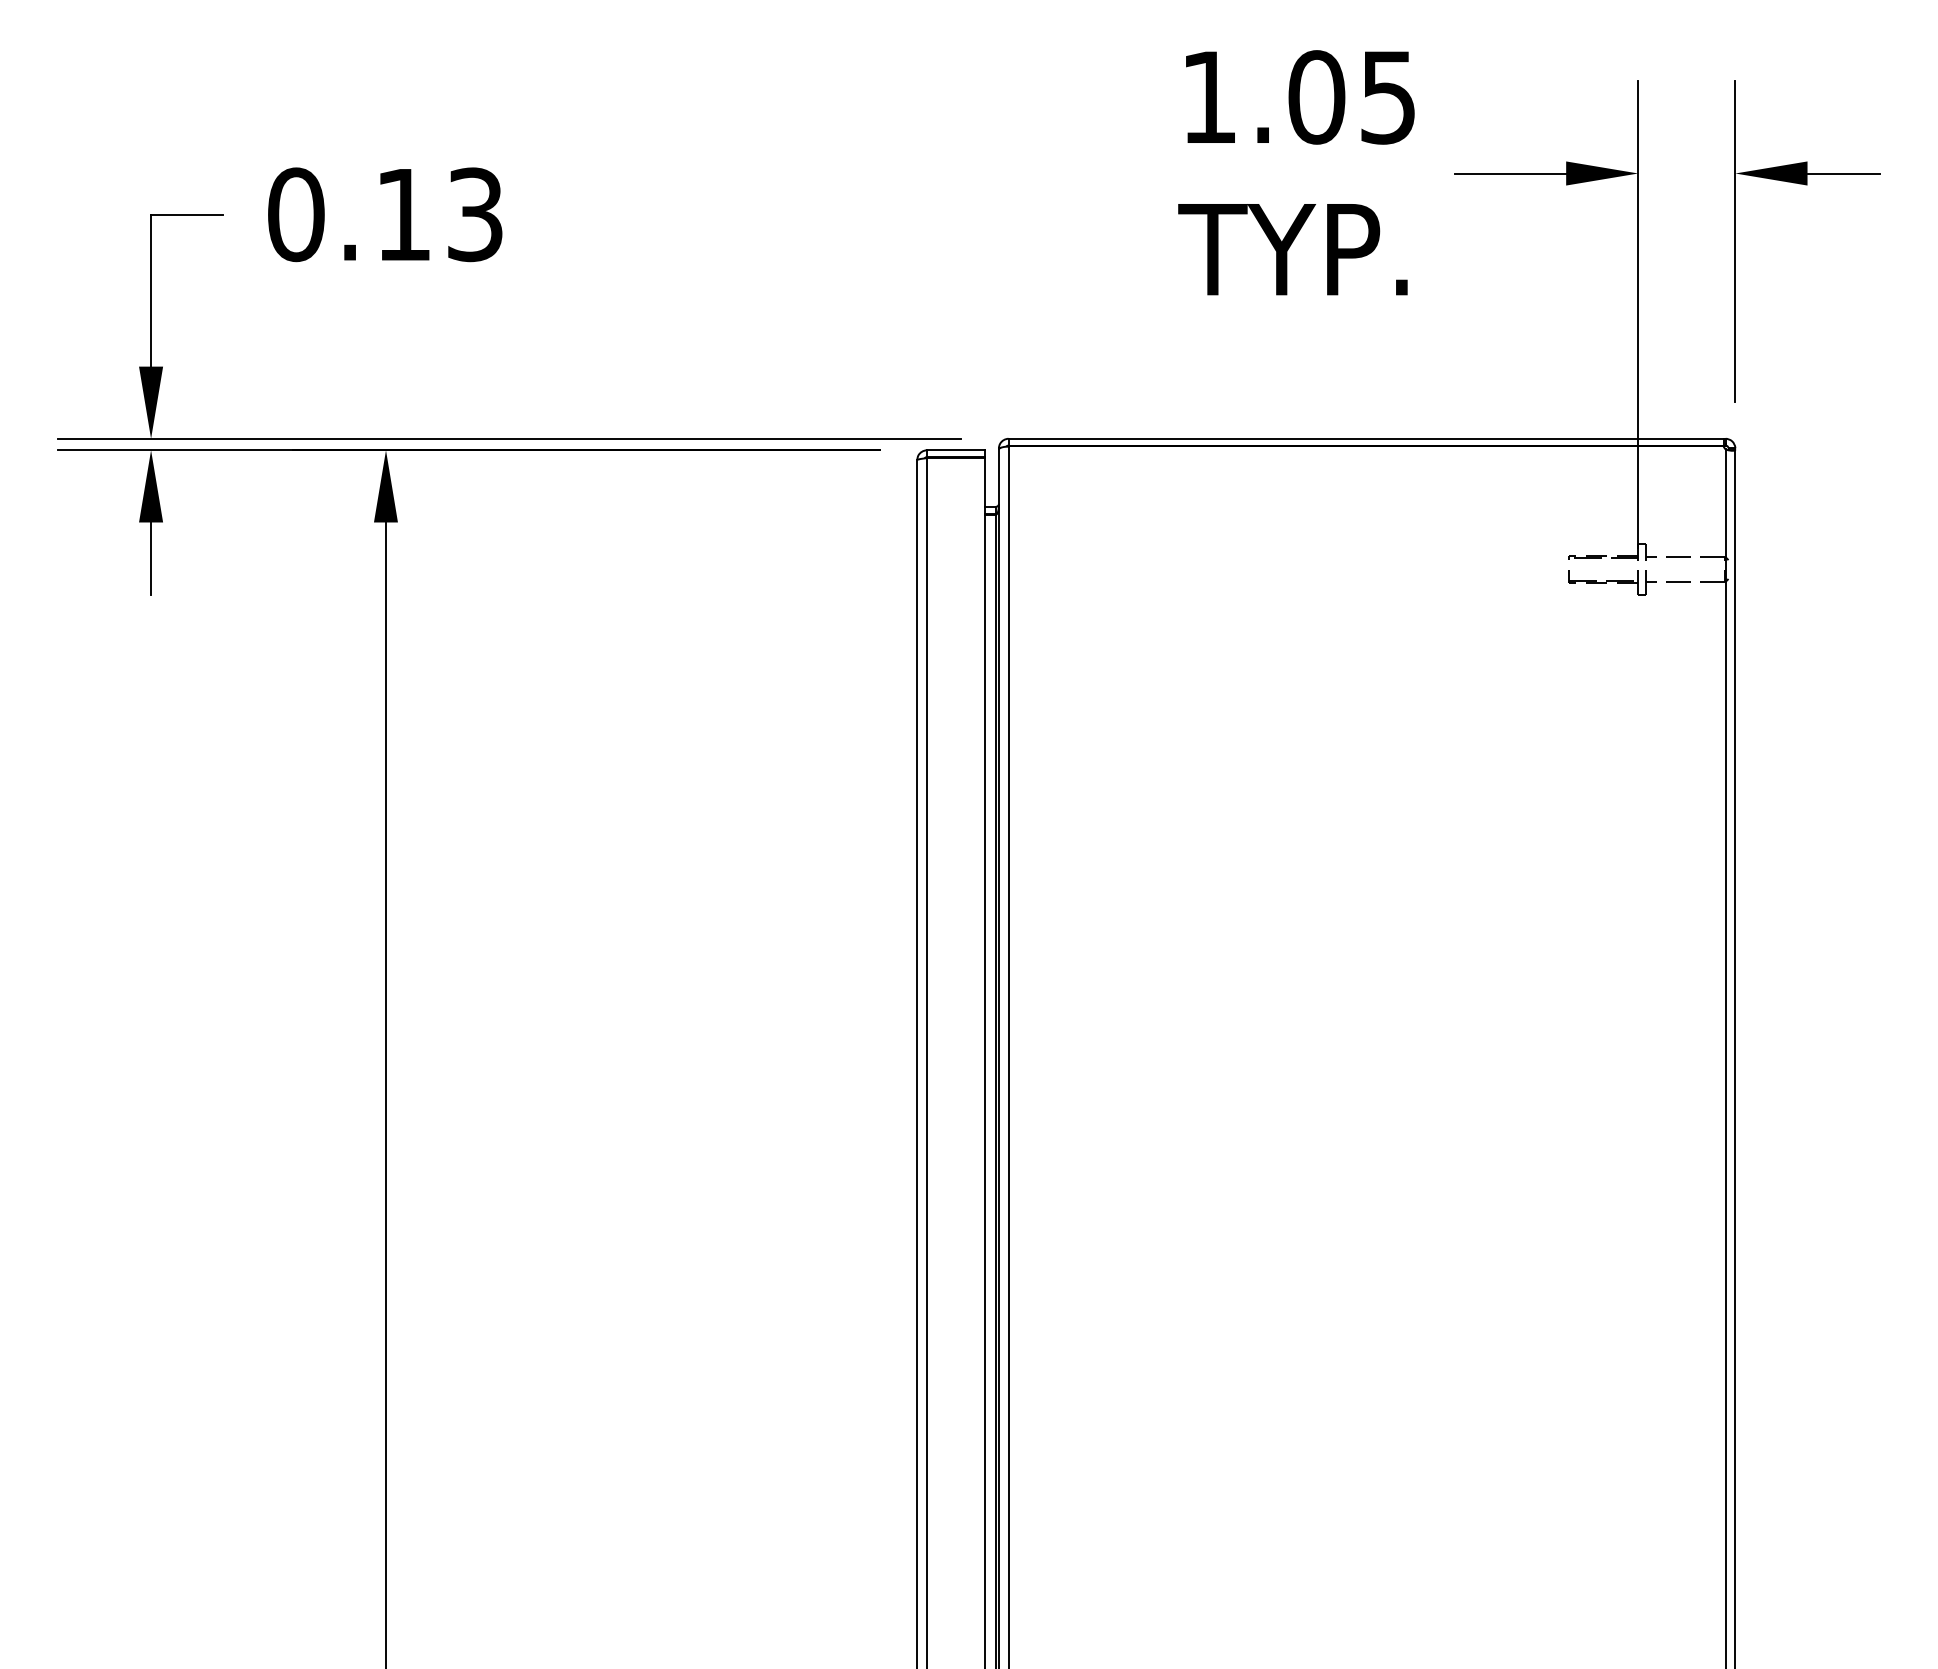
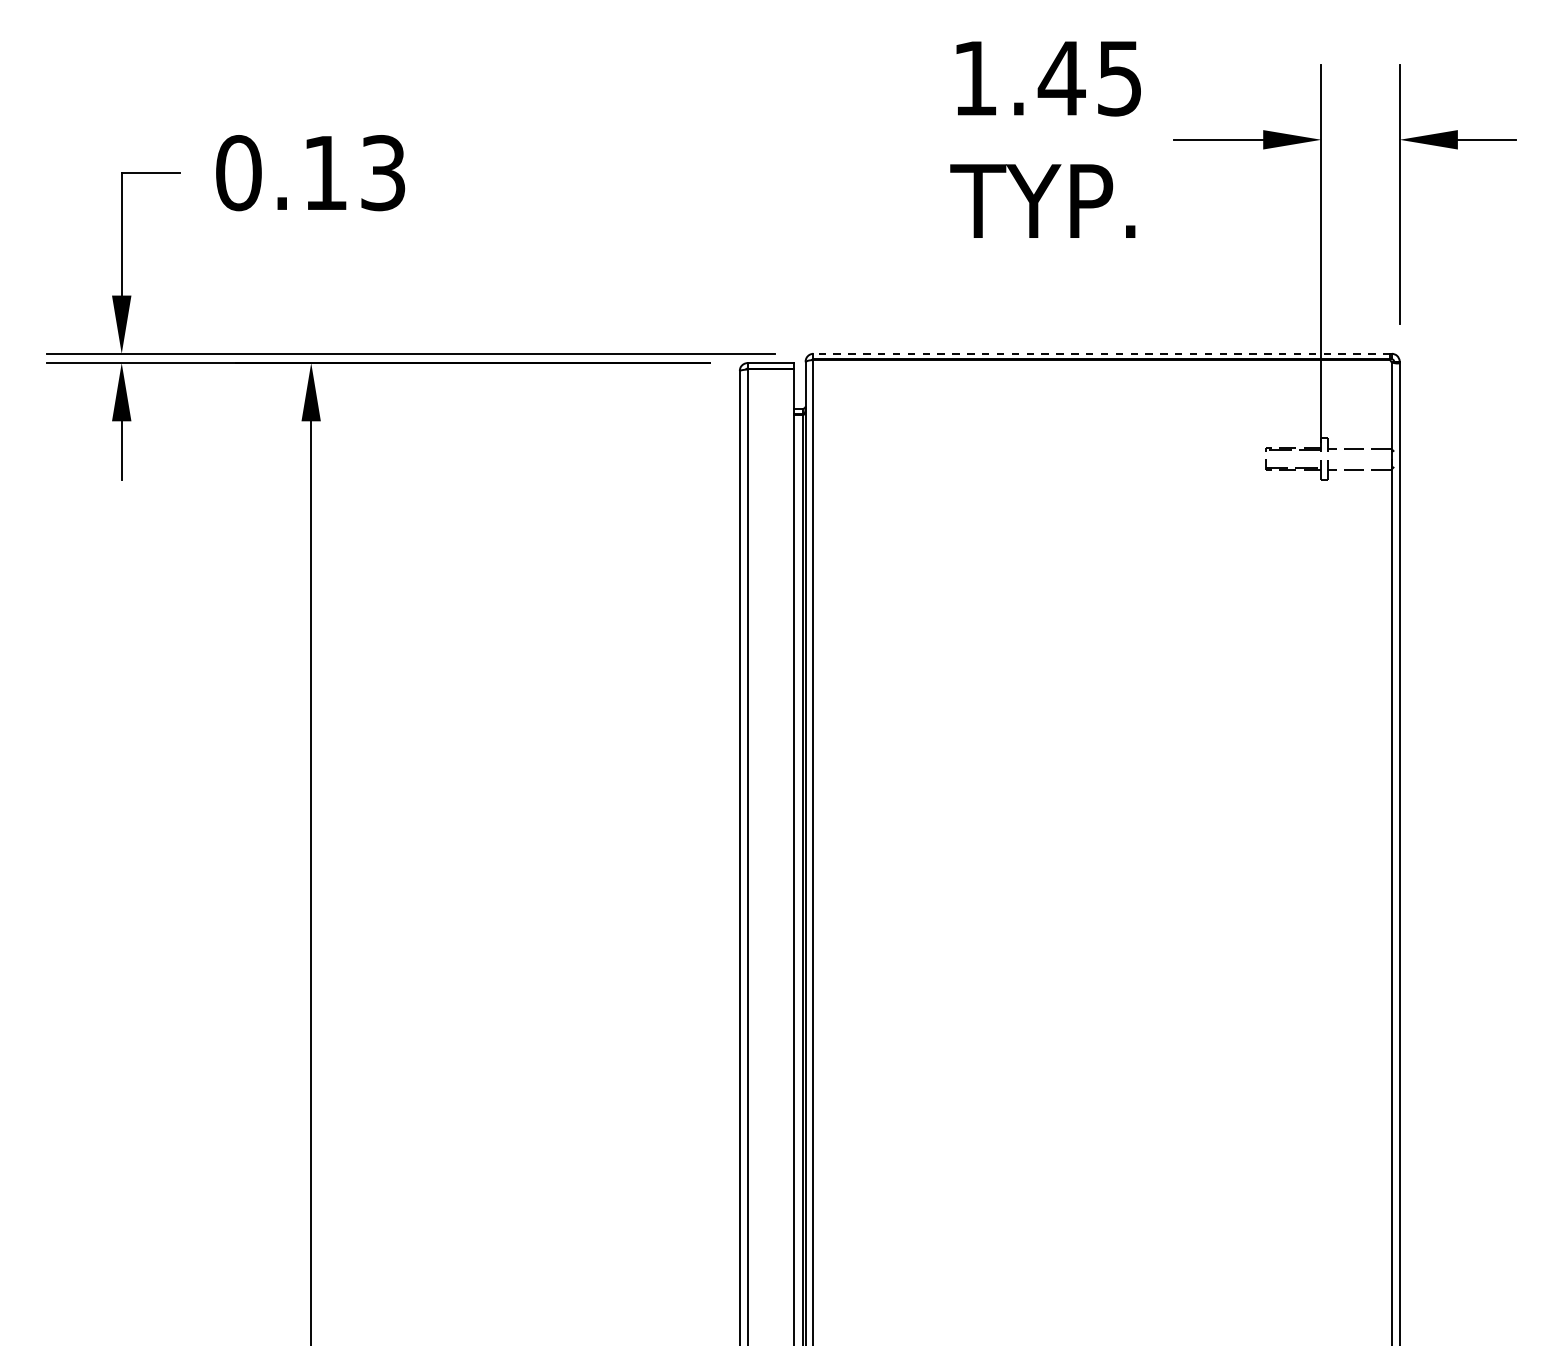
text: (1316, 97) -> (1061, 78), 1.05 -> 1.45
line: (1365, 438) -> (1101, 353), solid -> dashed

